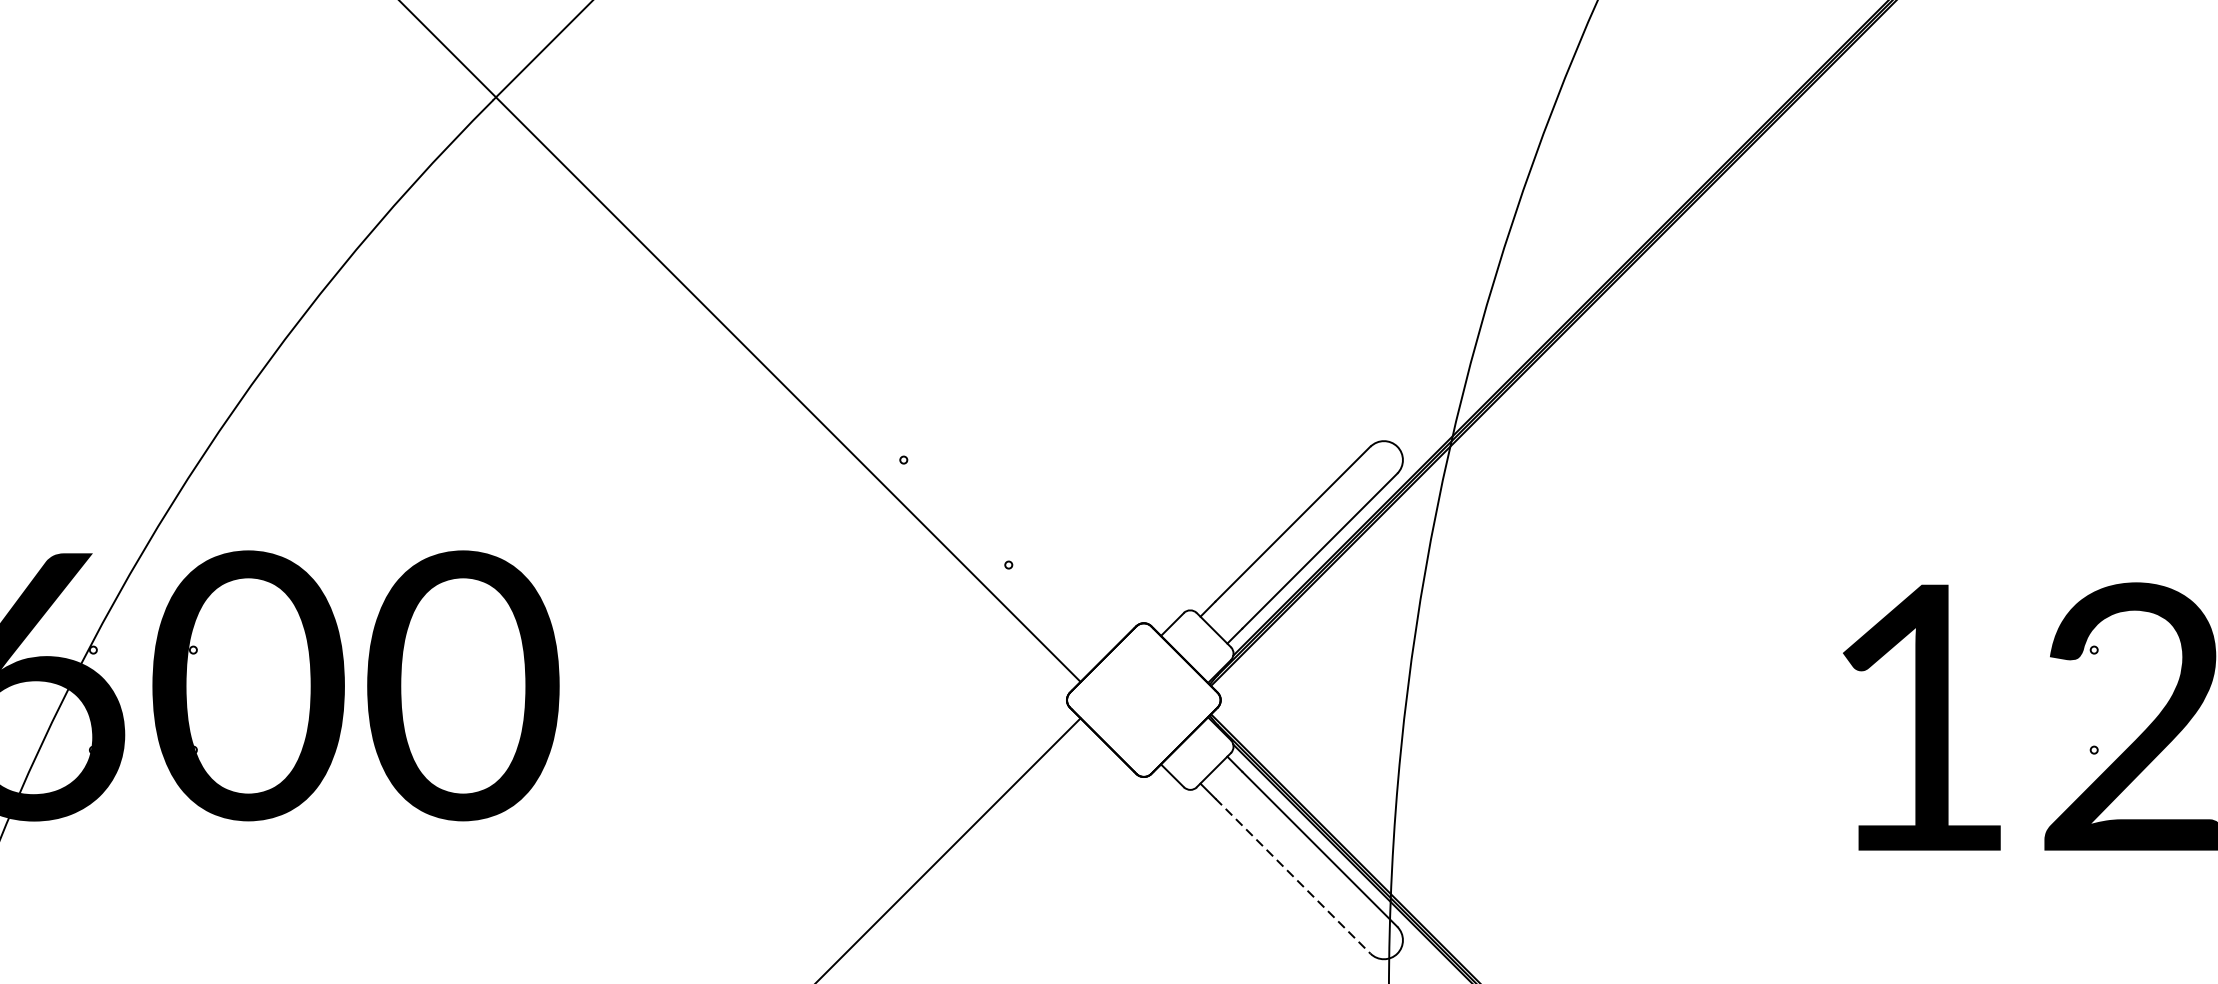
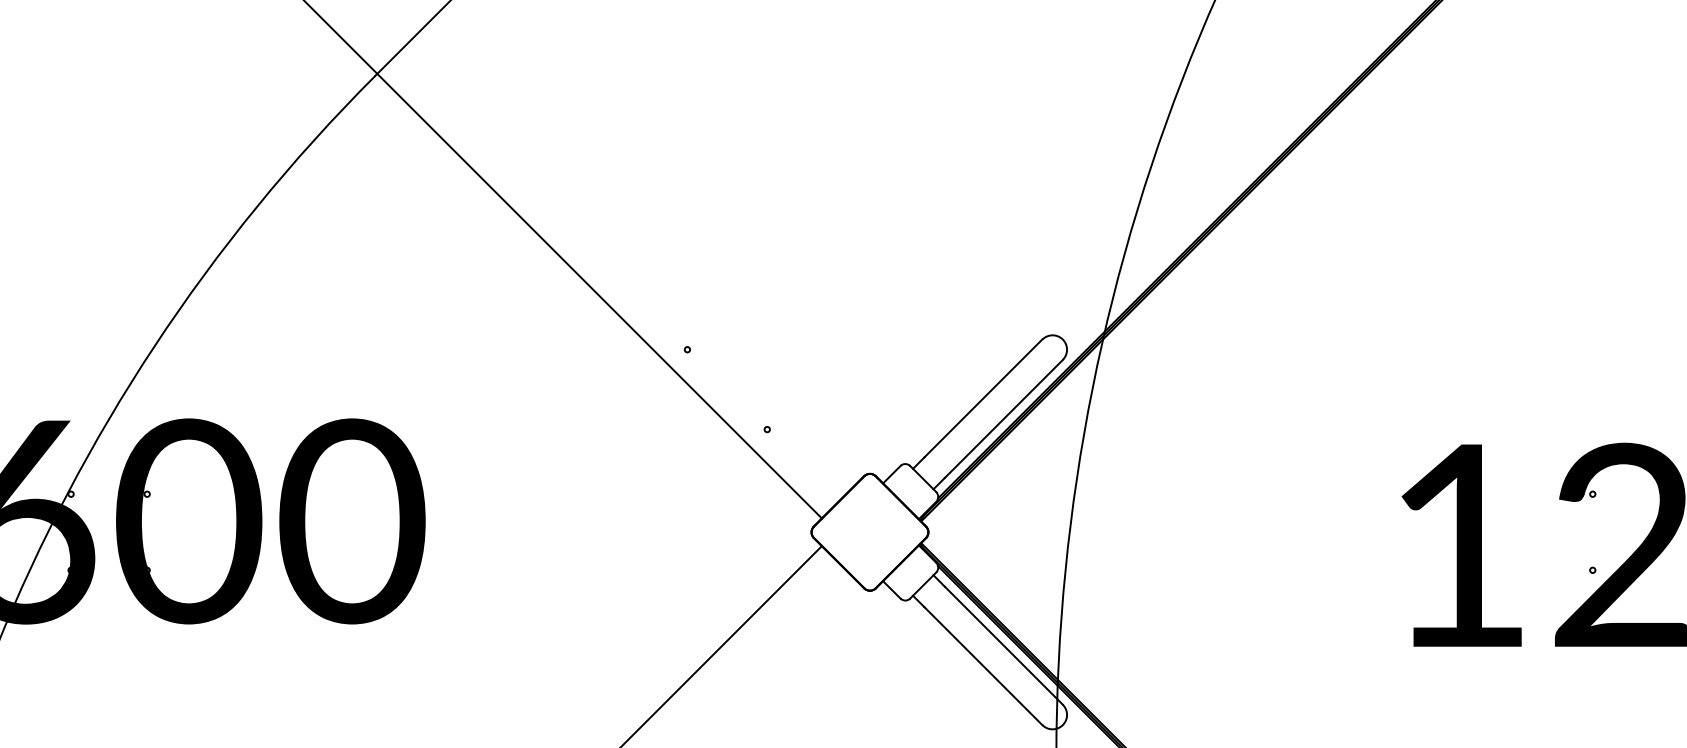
line: (1293, 876) -> (983, 666), dashed -> solid

